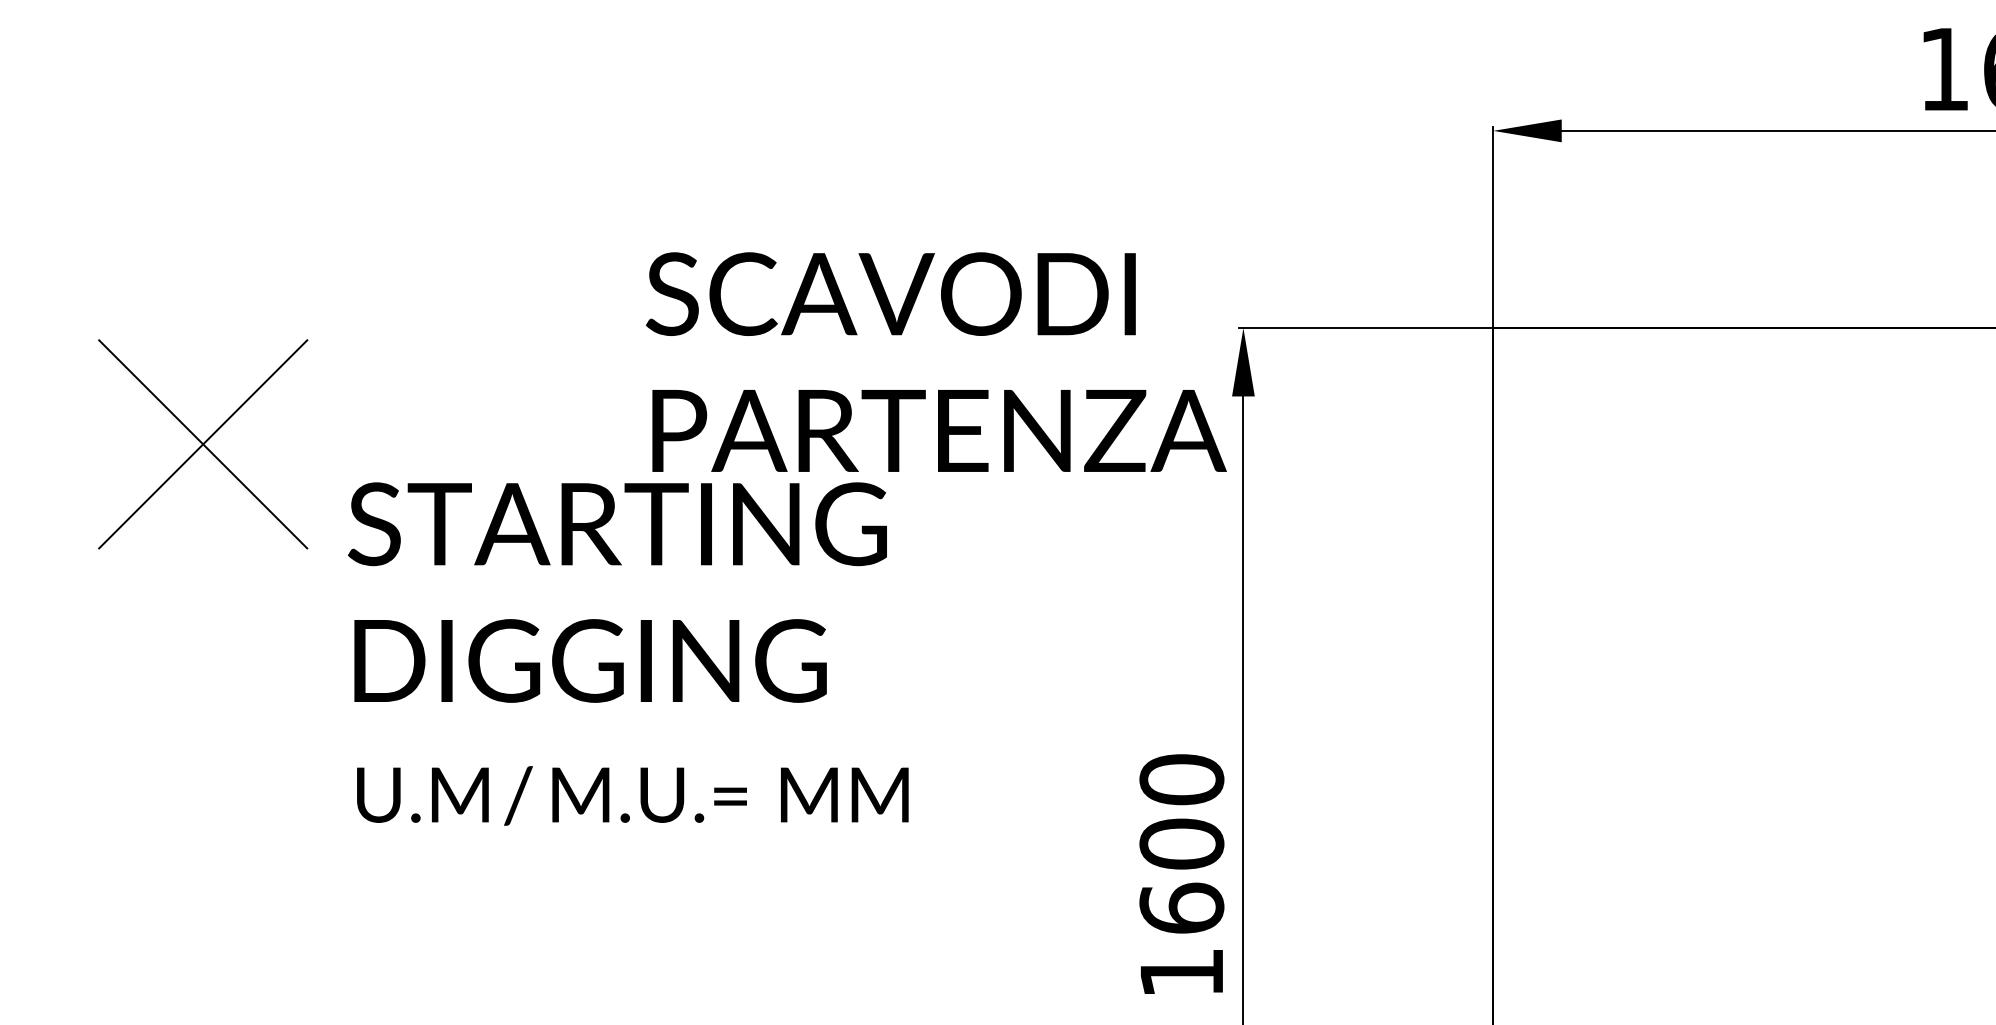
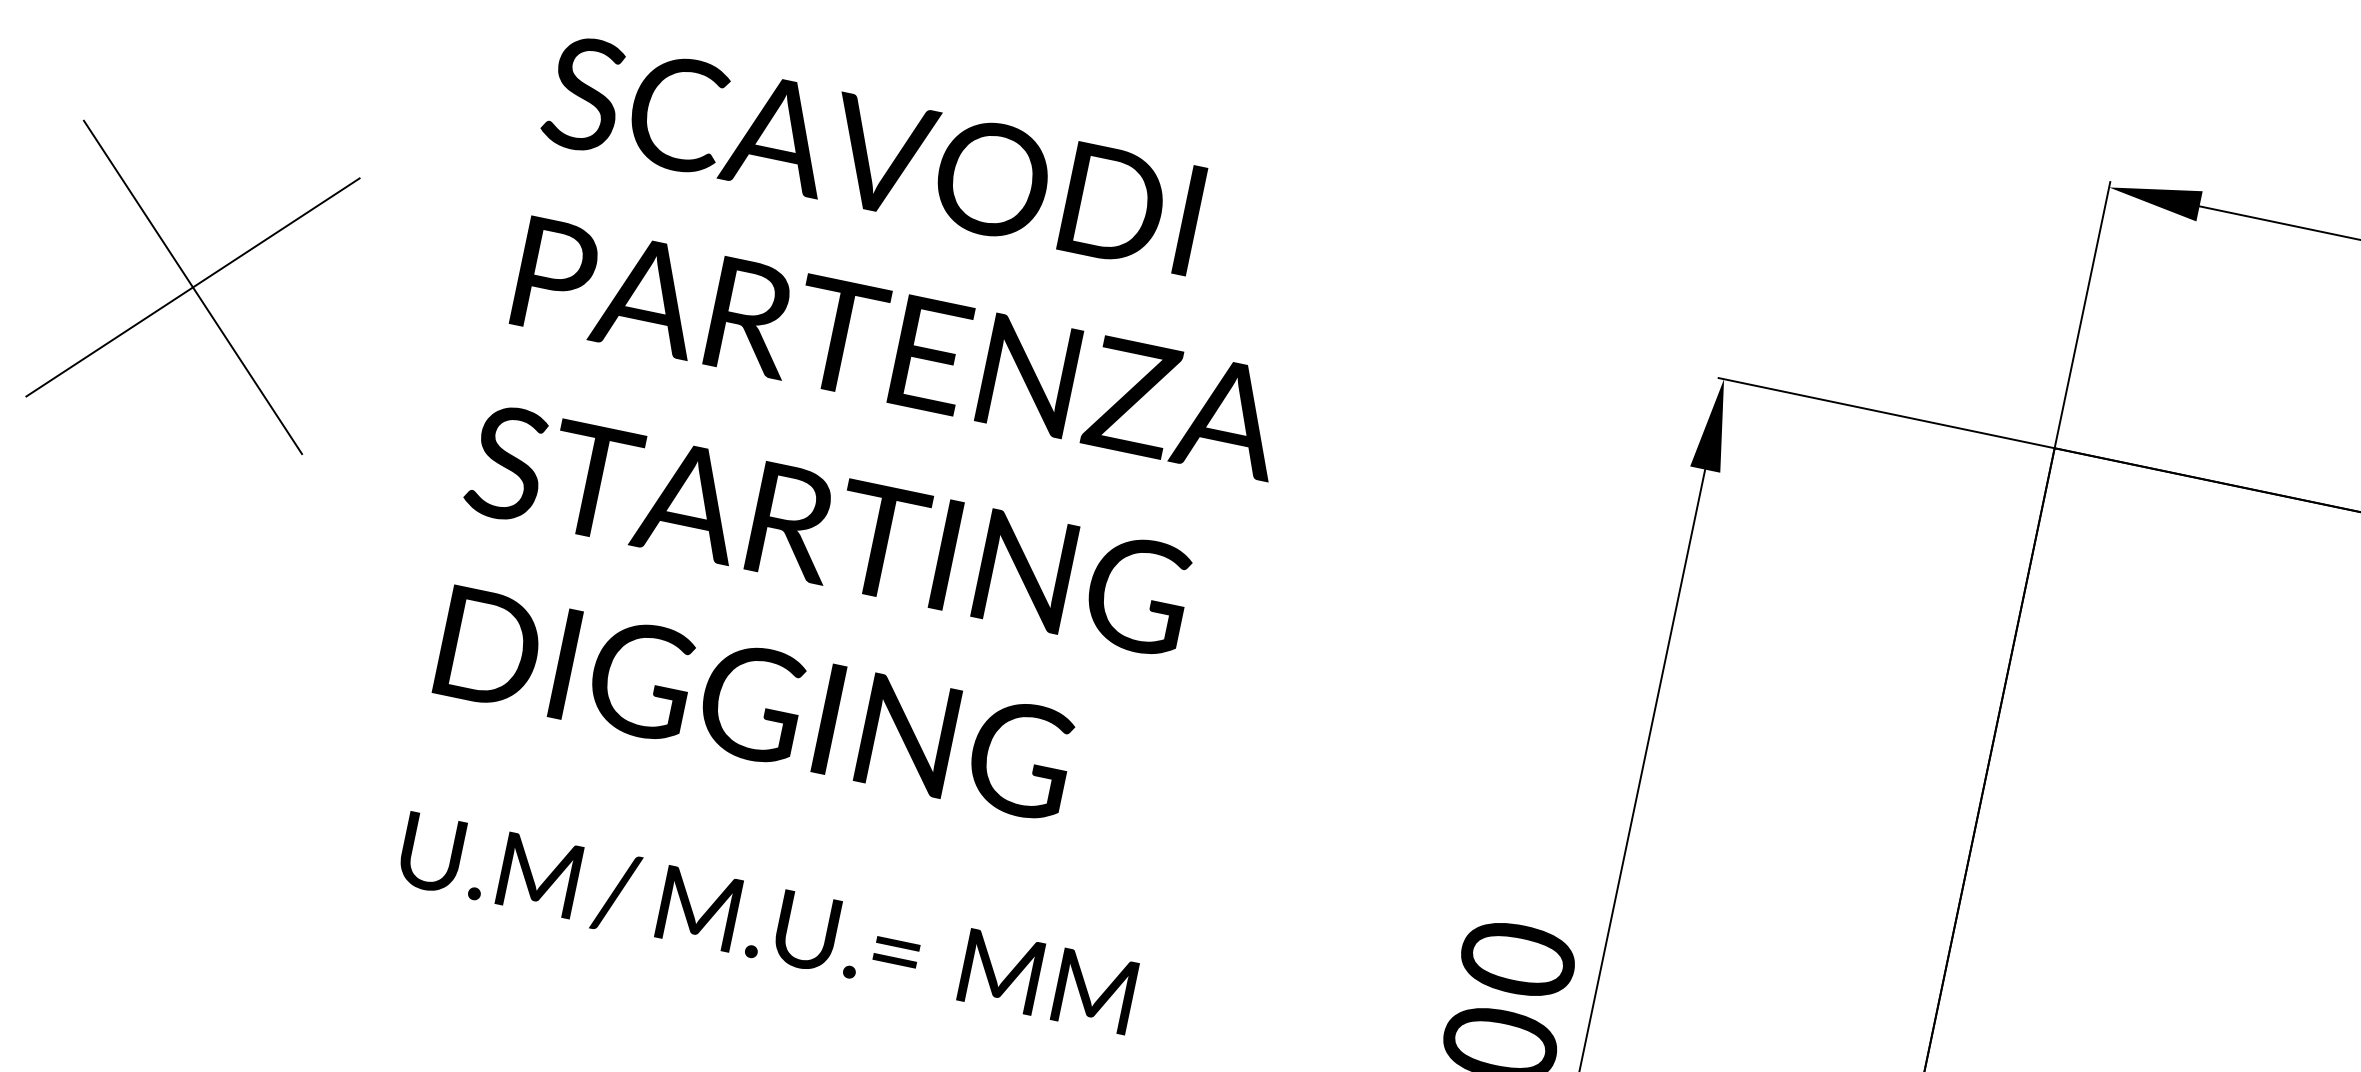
text: (936, 361) -> (914, 256), moved
part: (203, 444) -> (193, 287), moved
text: (617, 592) -> (809, 620), moved
text: (632, 795) -> (767, 923), moved

